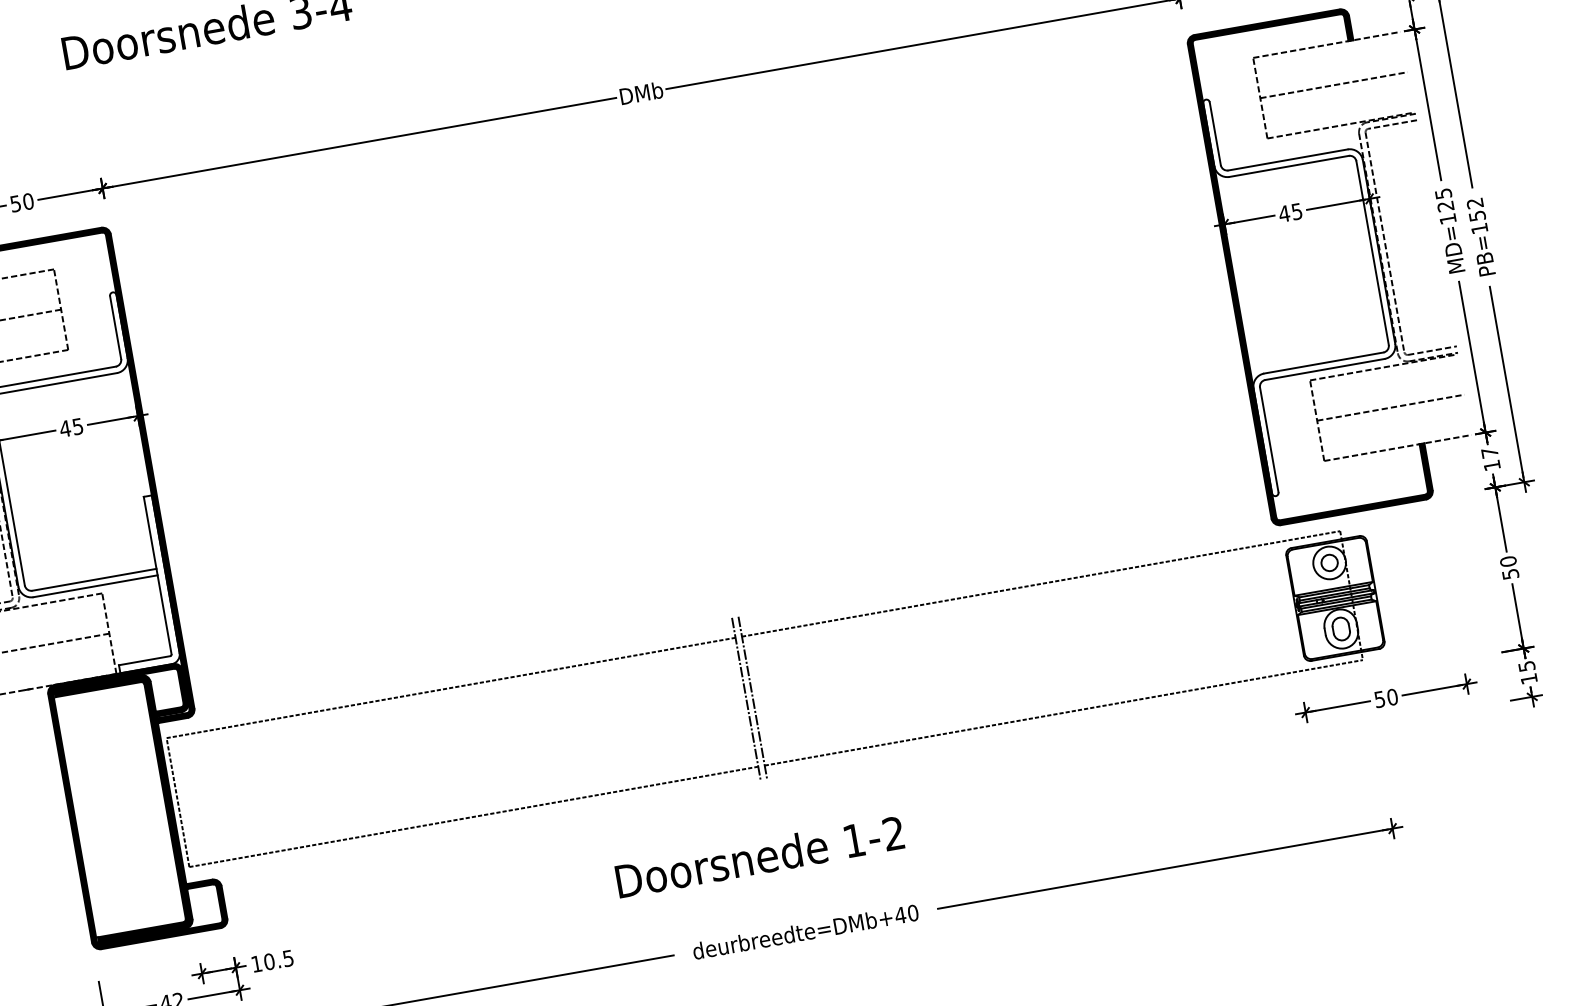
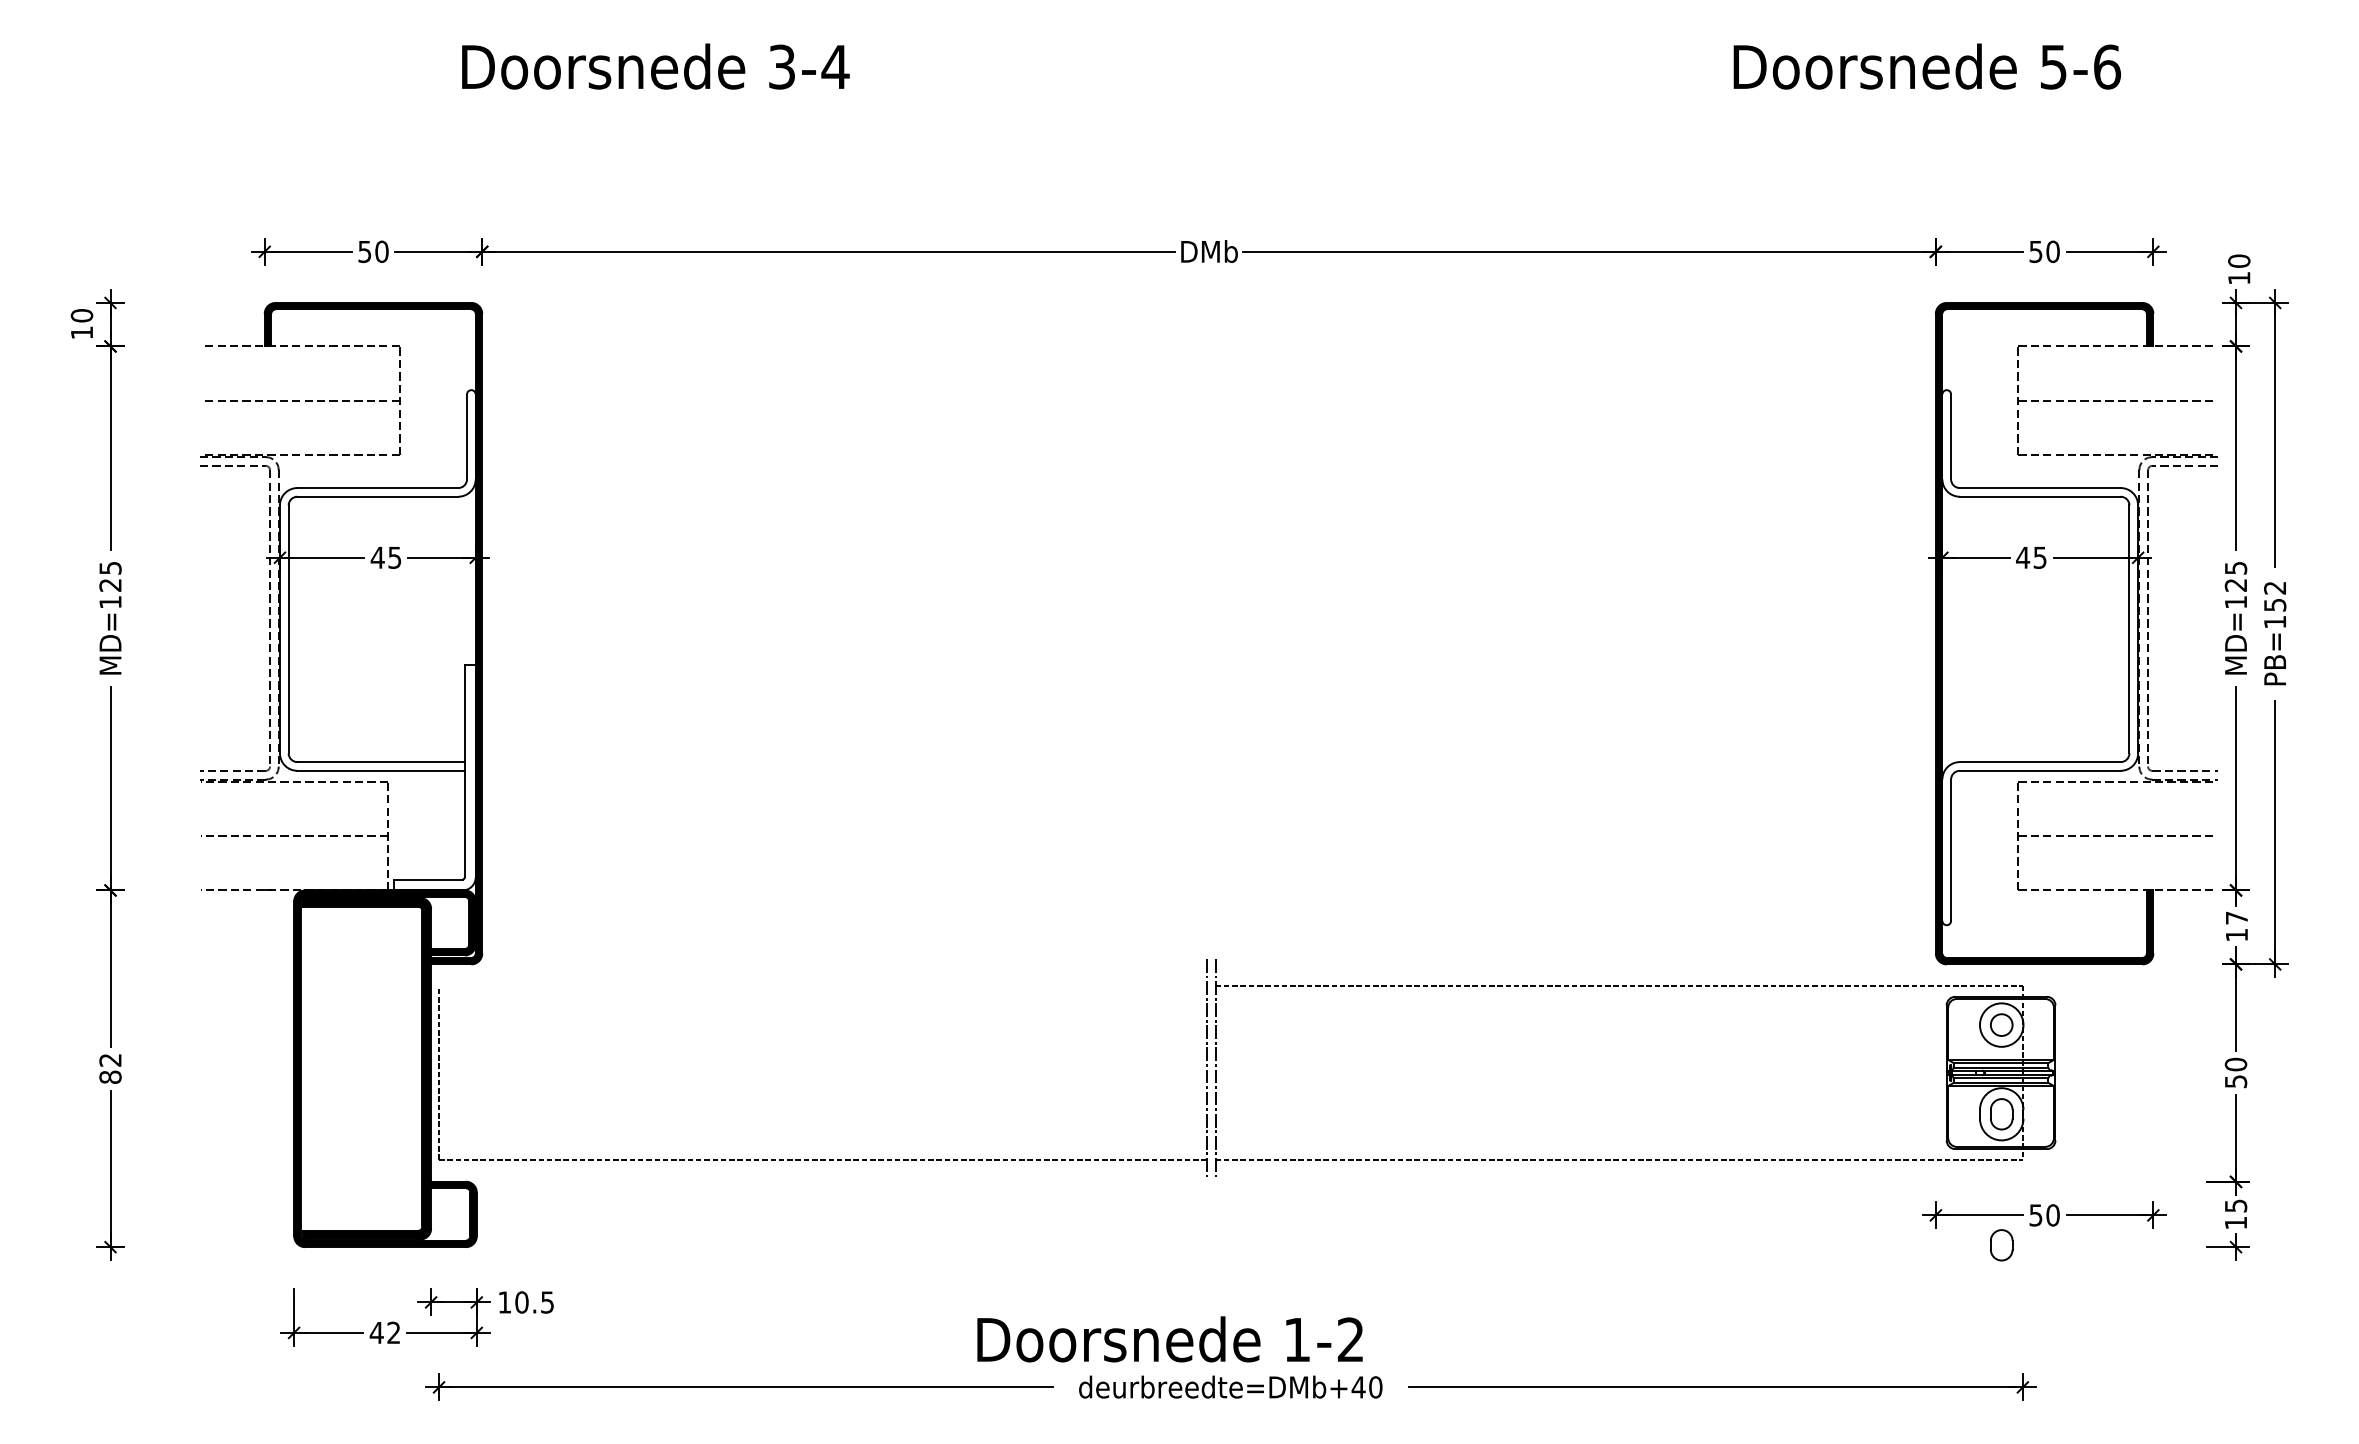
line: (450, 687) -> (822, 985), removed
part: (1358, 726) -> (2001, 1245), added
text: (759, 857) -> (1169, 1339), moved

